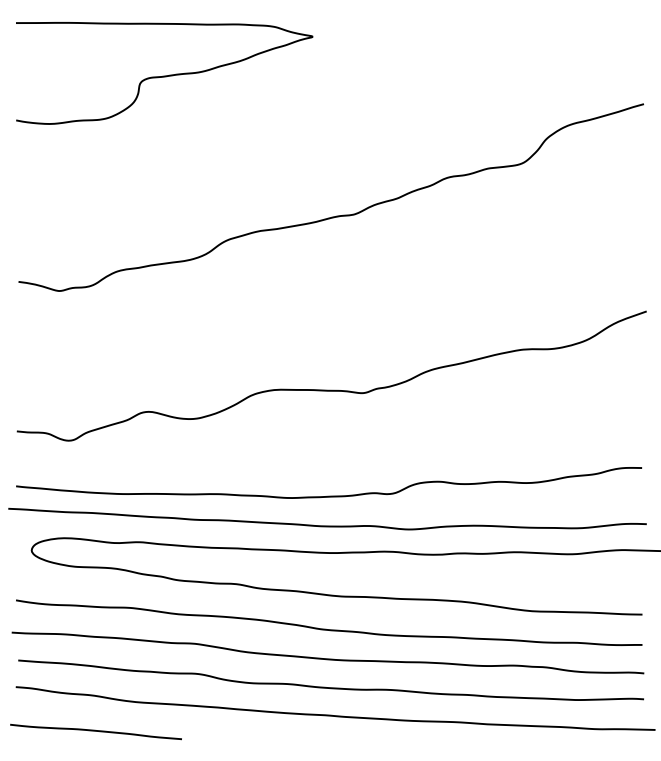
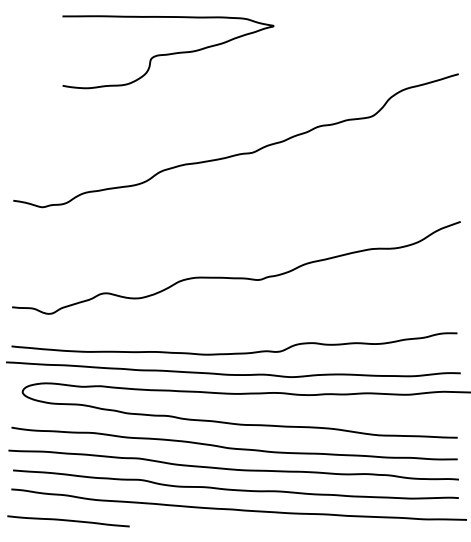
curve: (164, 75) -> (168, 53), moved

